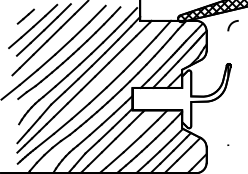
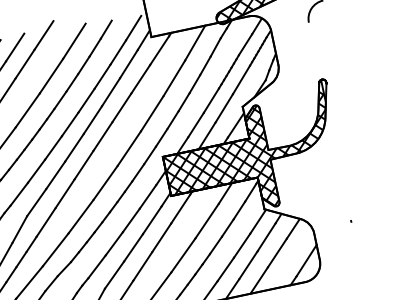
hatch: (180, 96) -> (249, 154), added

